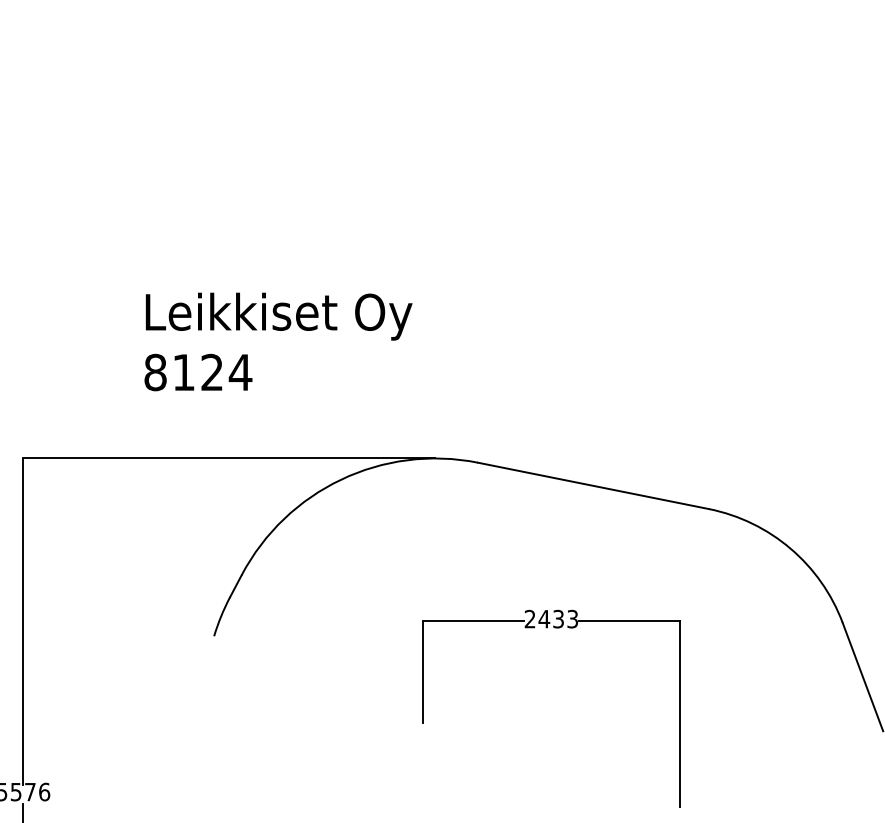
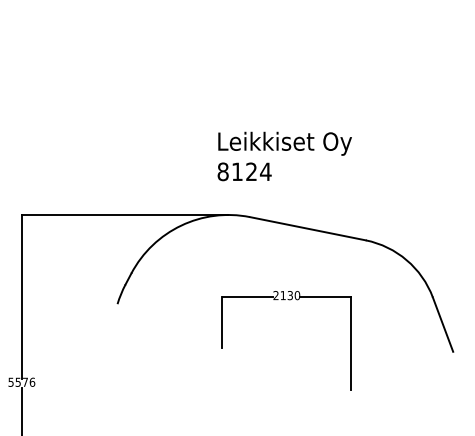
text: (277, 341) -> (284, 156), moved
text: (558, 618) -> (290, 295), 2433 -> 2130

